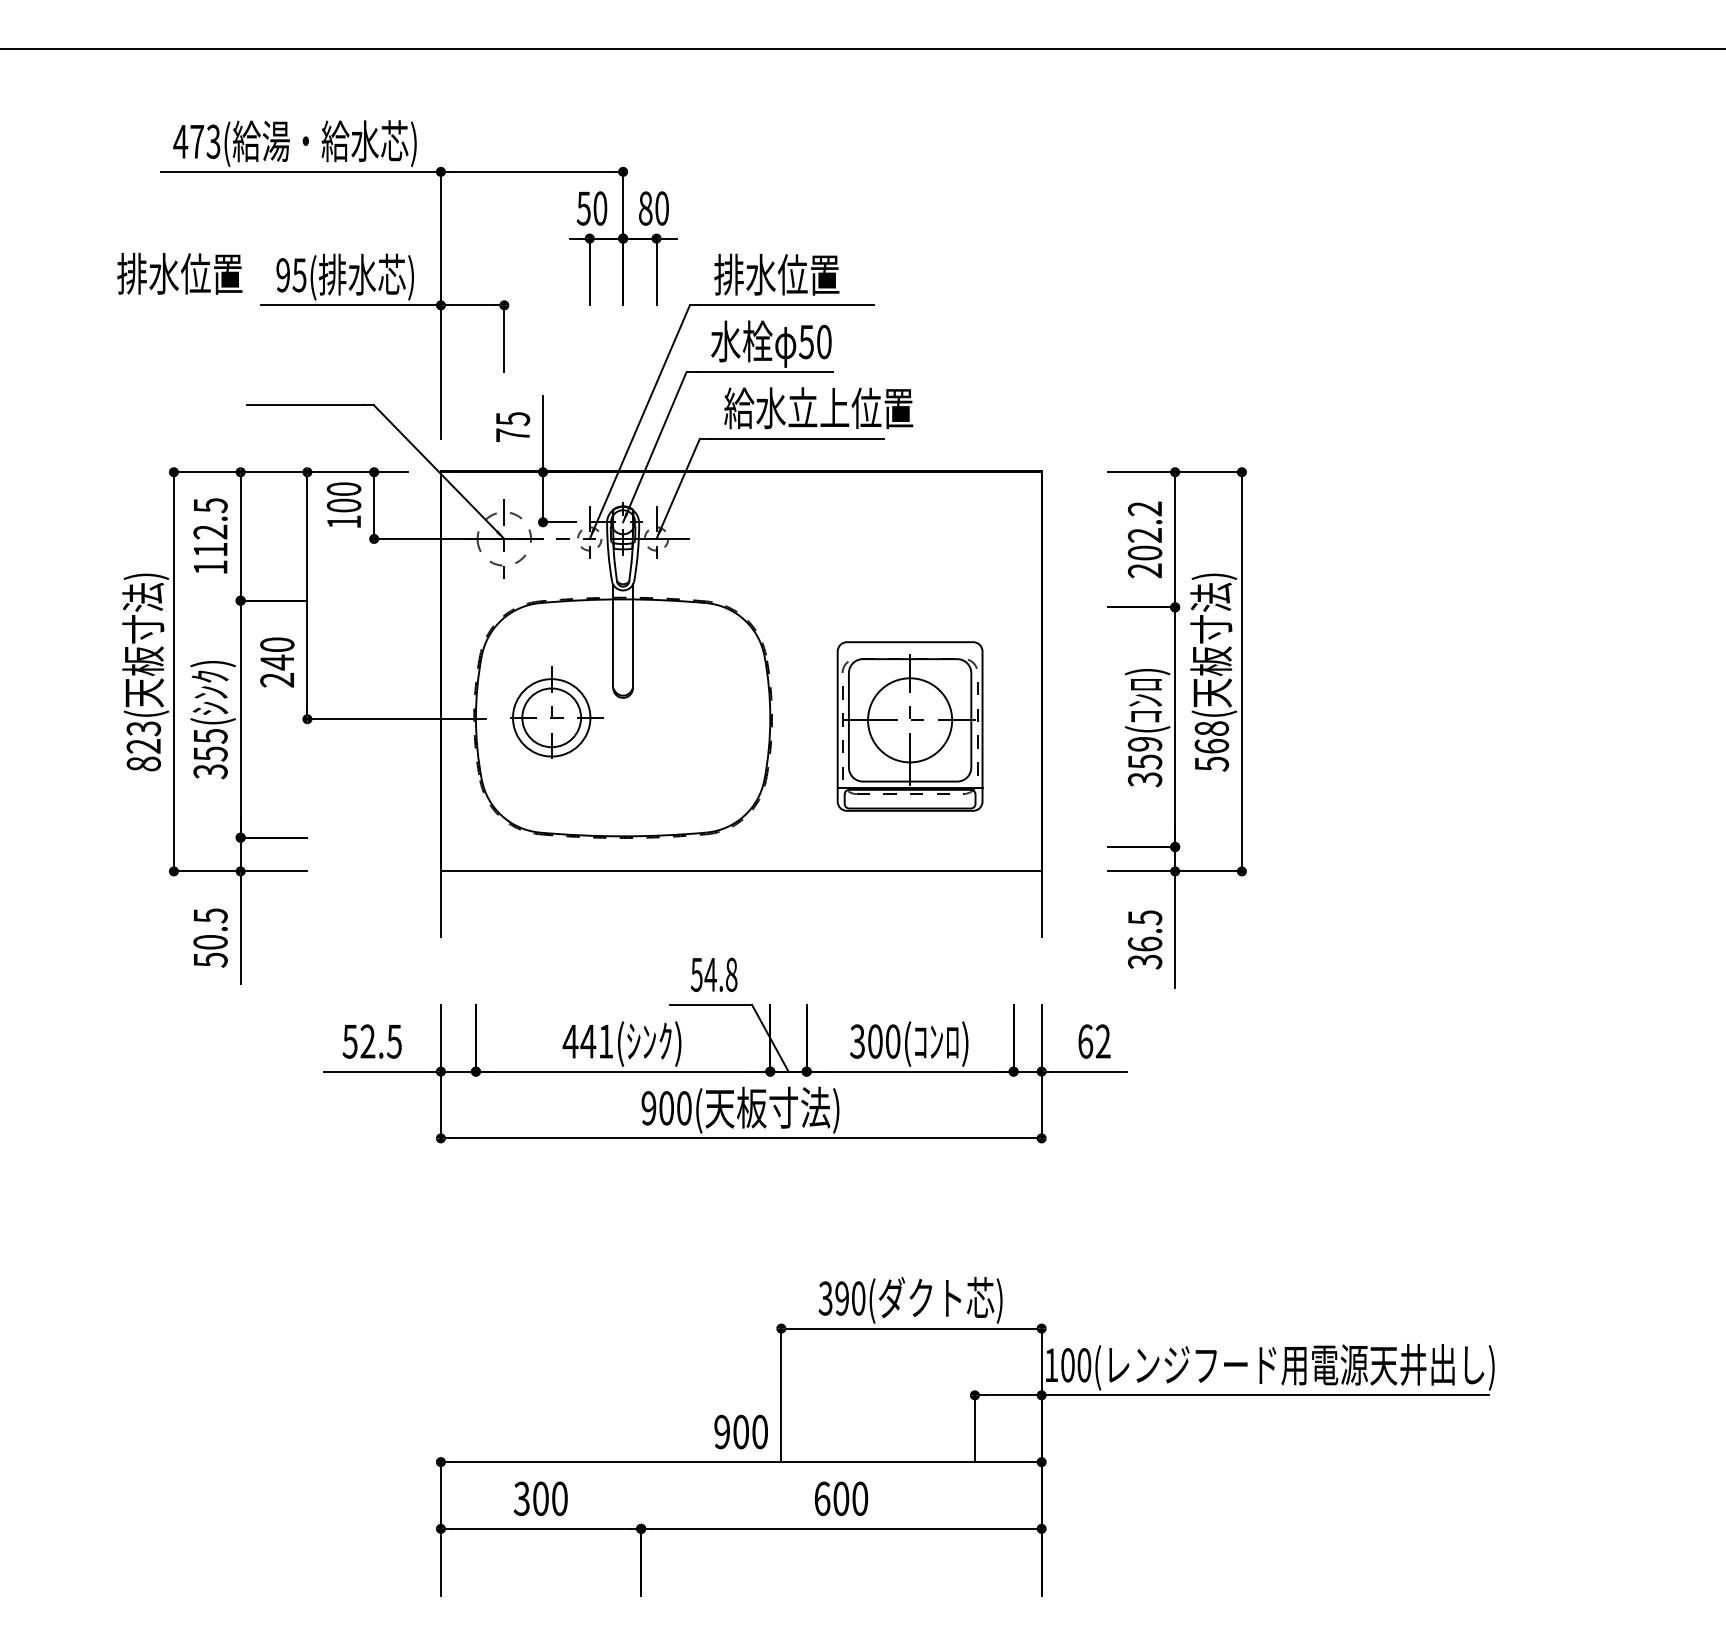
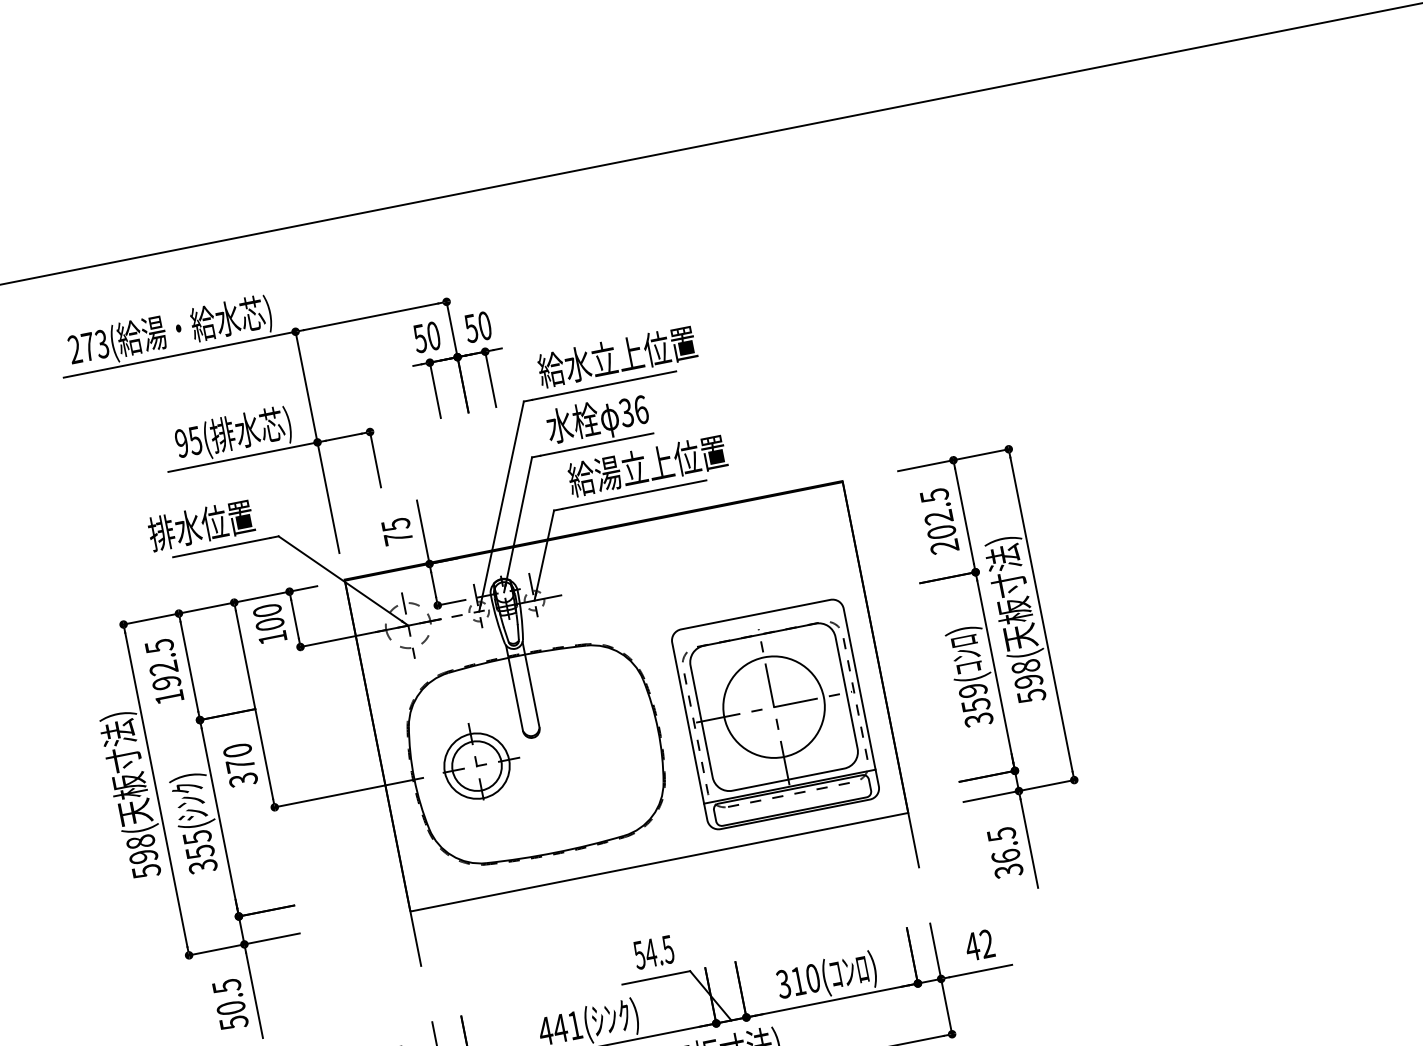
text: (180, 141) -> (74, 349), 473( -> 273(
text: (645, 208) -> (471, 328), 80 -> 50
text: (179, 273) -> (200, 525), moved
text: (808, 274) -> (617, 356), 排水位置 -> 給水立上位置
text: (815, 341) -> (633, 410), 50 -> 36
text: (770, 408) -> (607, 473), 給水立上位置 -> 給湯立上位置
text: (1144, 508) -> (933, 495), 202.2 -> 202.5
text: (210, 549) -> (166, 682), 112.5 -> 192.5
text: (277, 670) -> (241, 771), 240 -> 370
part: (909, 726) -> (774, 714), size x1.43
text: (1211, 745) -> (1028, 680), 568( -> 598(
text: (143, 746) -> (143, 856), 823( -> 598(
text: (731, 974) -> (668, 949), 54.8 -> 54.5
text: (875, 1041) -> (798, 981), 300( -> 310(
text: (1085, 1041) -> (972, 946), 62 -> 42

